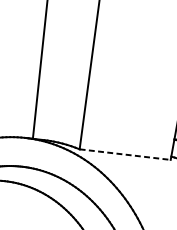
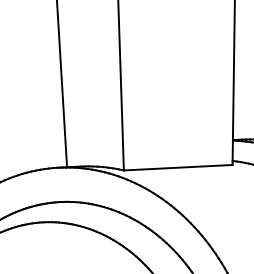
line: (125, 154) -> (178, 167), dashed -> solid

